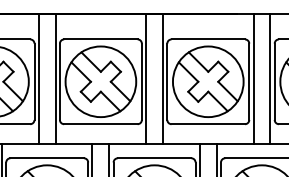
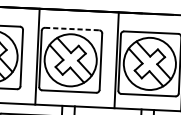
line: (100, 39) -> (71, 29), solid -> dashed
line: (38, 78) -> (24, 55), removed
line: (146, 78) -> (104, 59), removed

